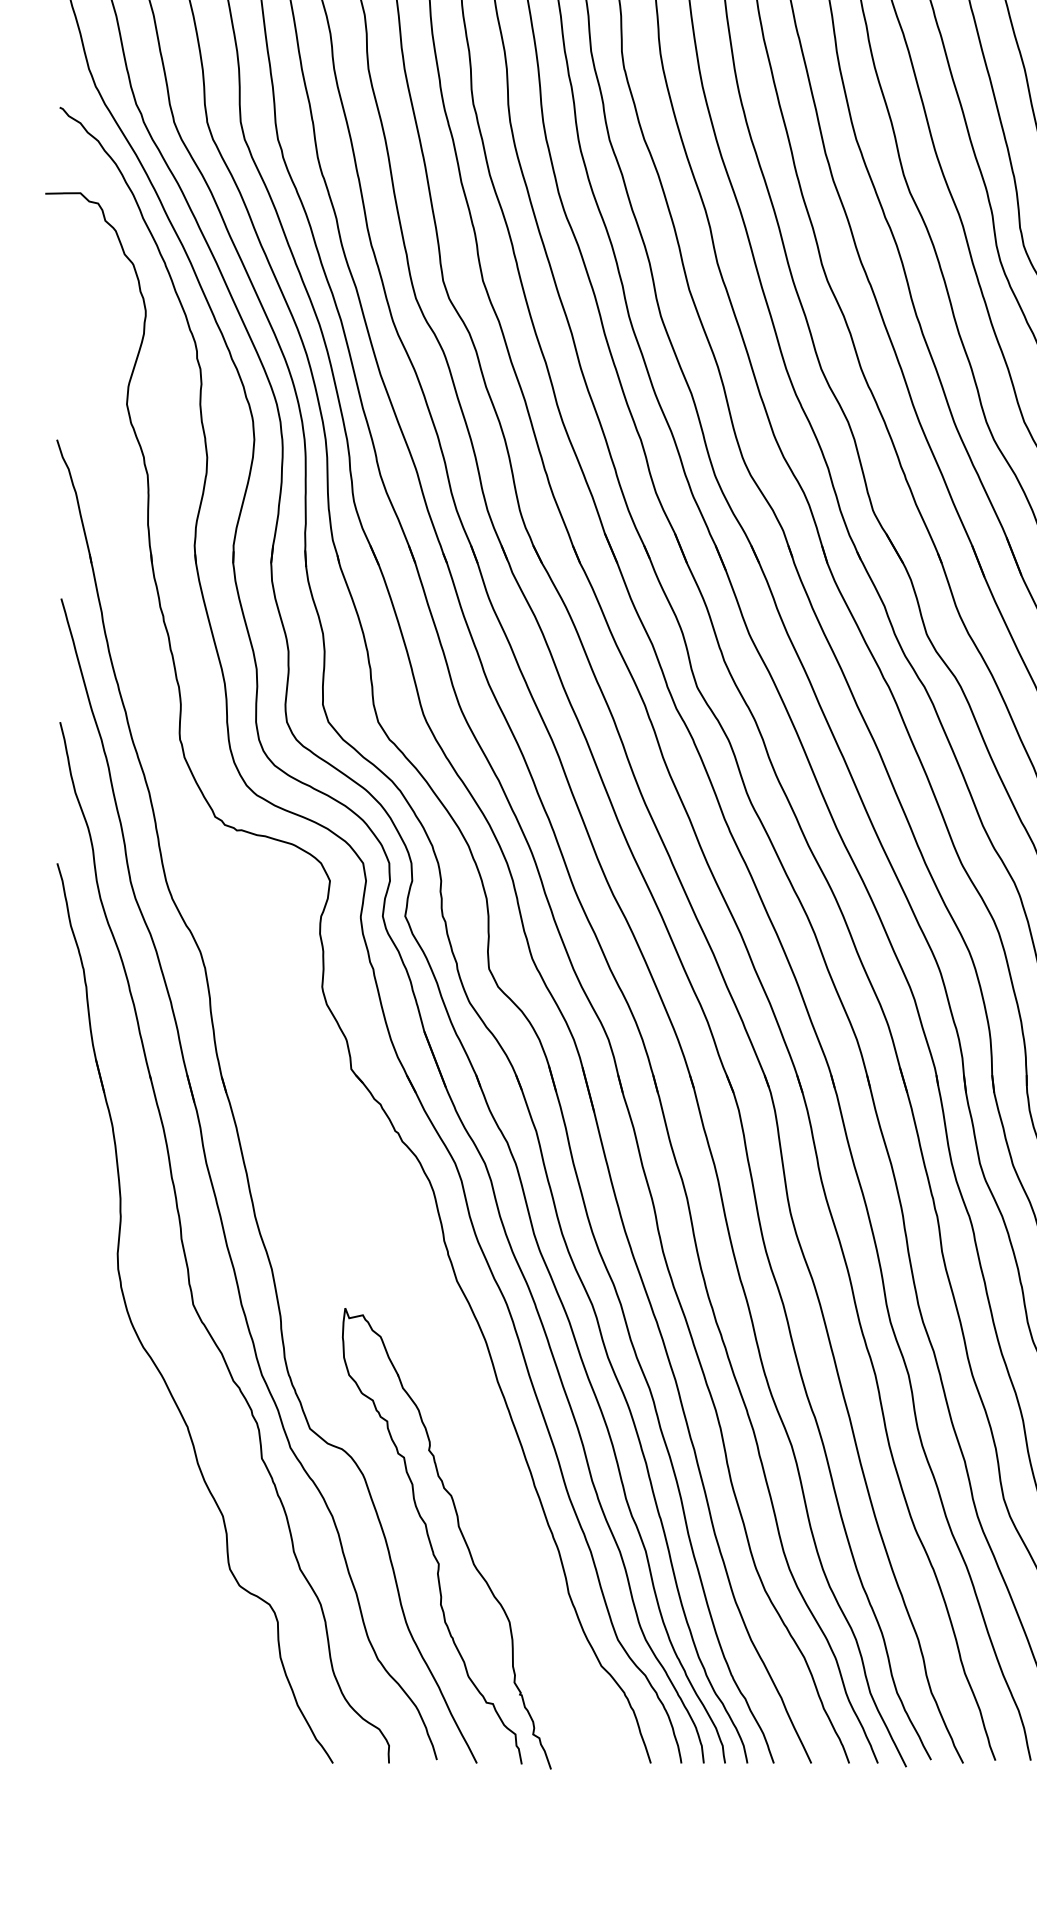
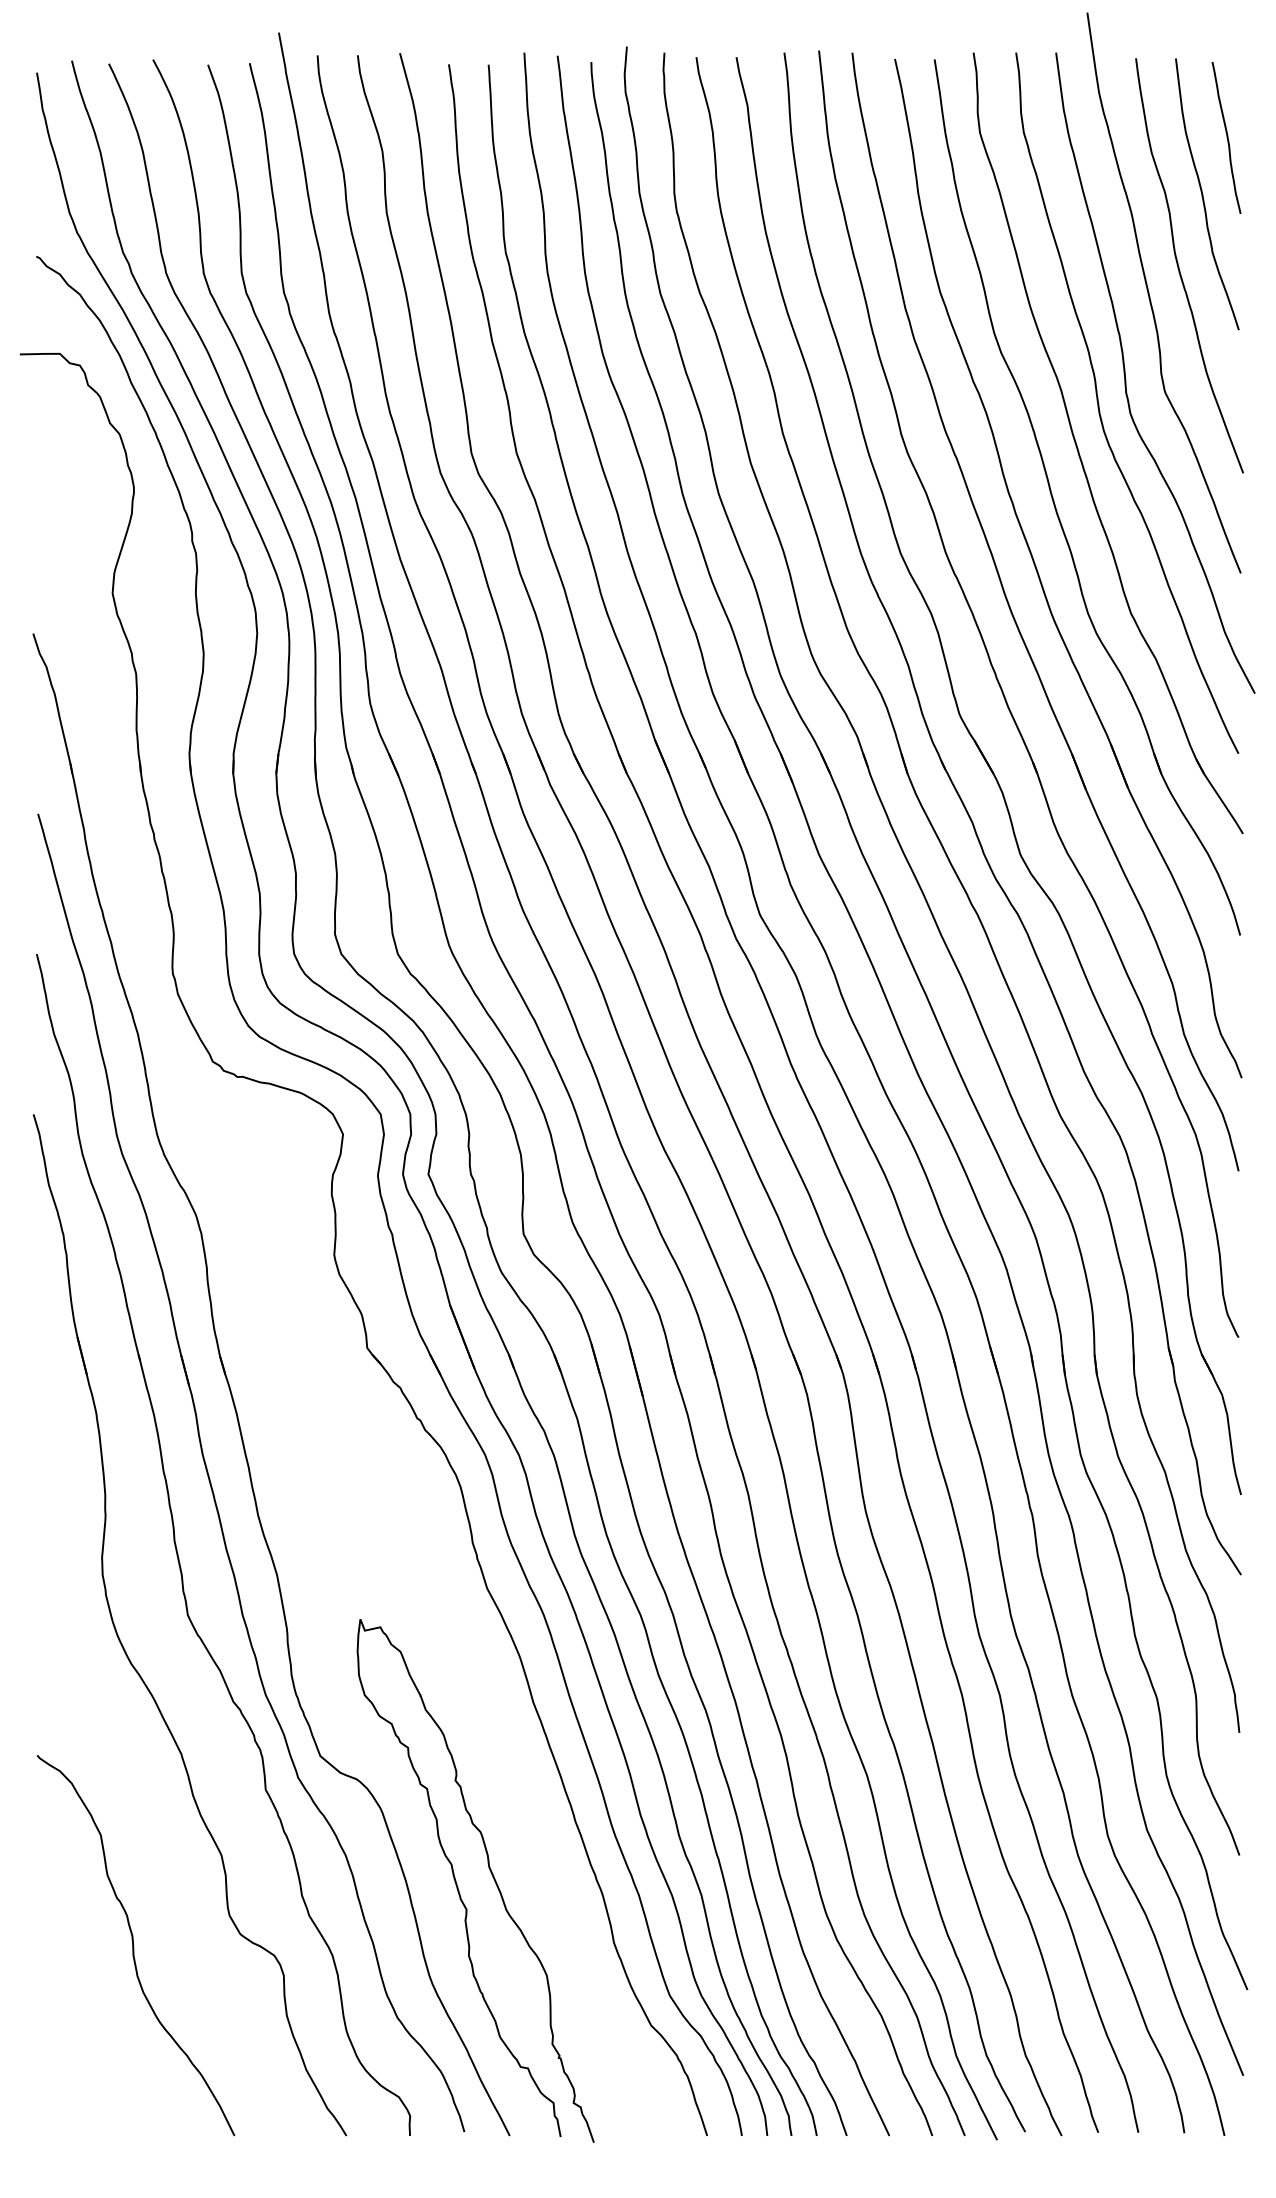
curve: (146, 1596) -> (134, 1946), added

